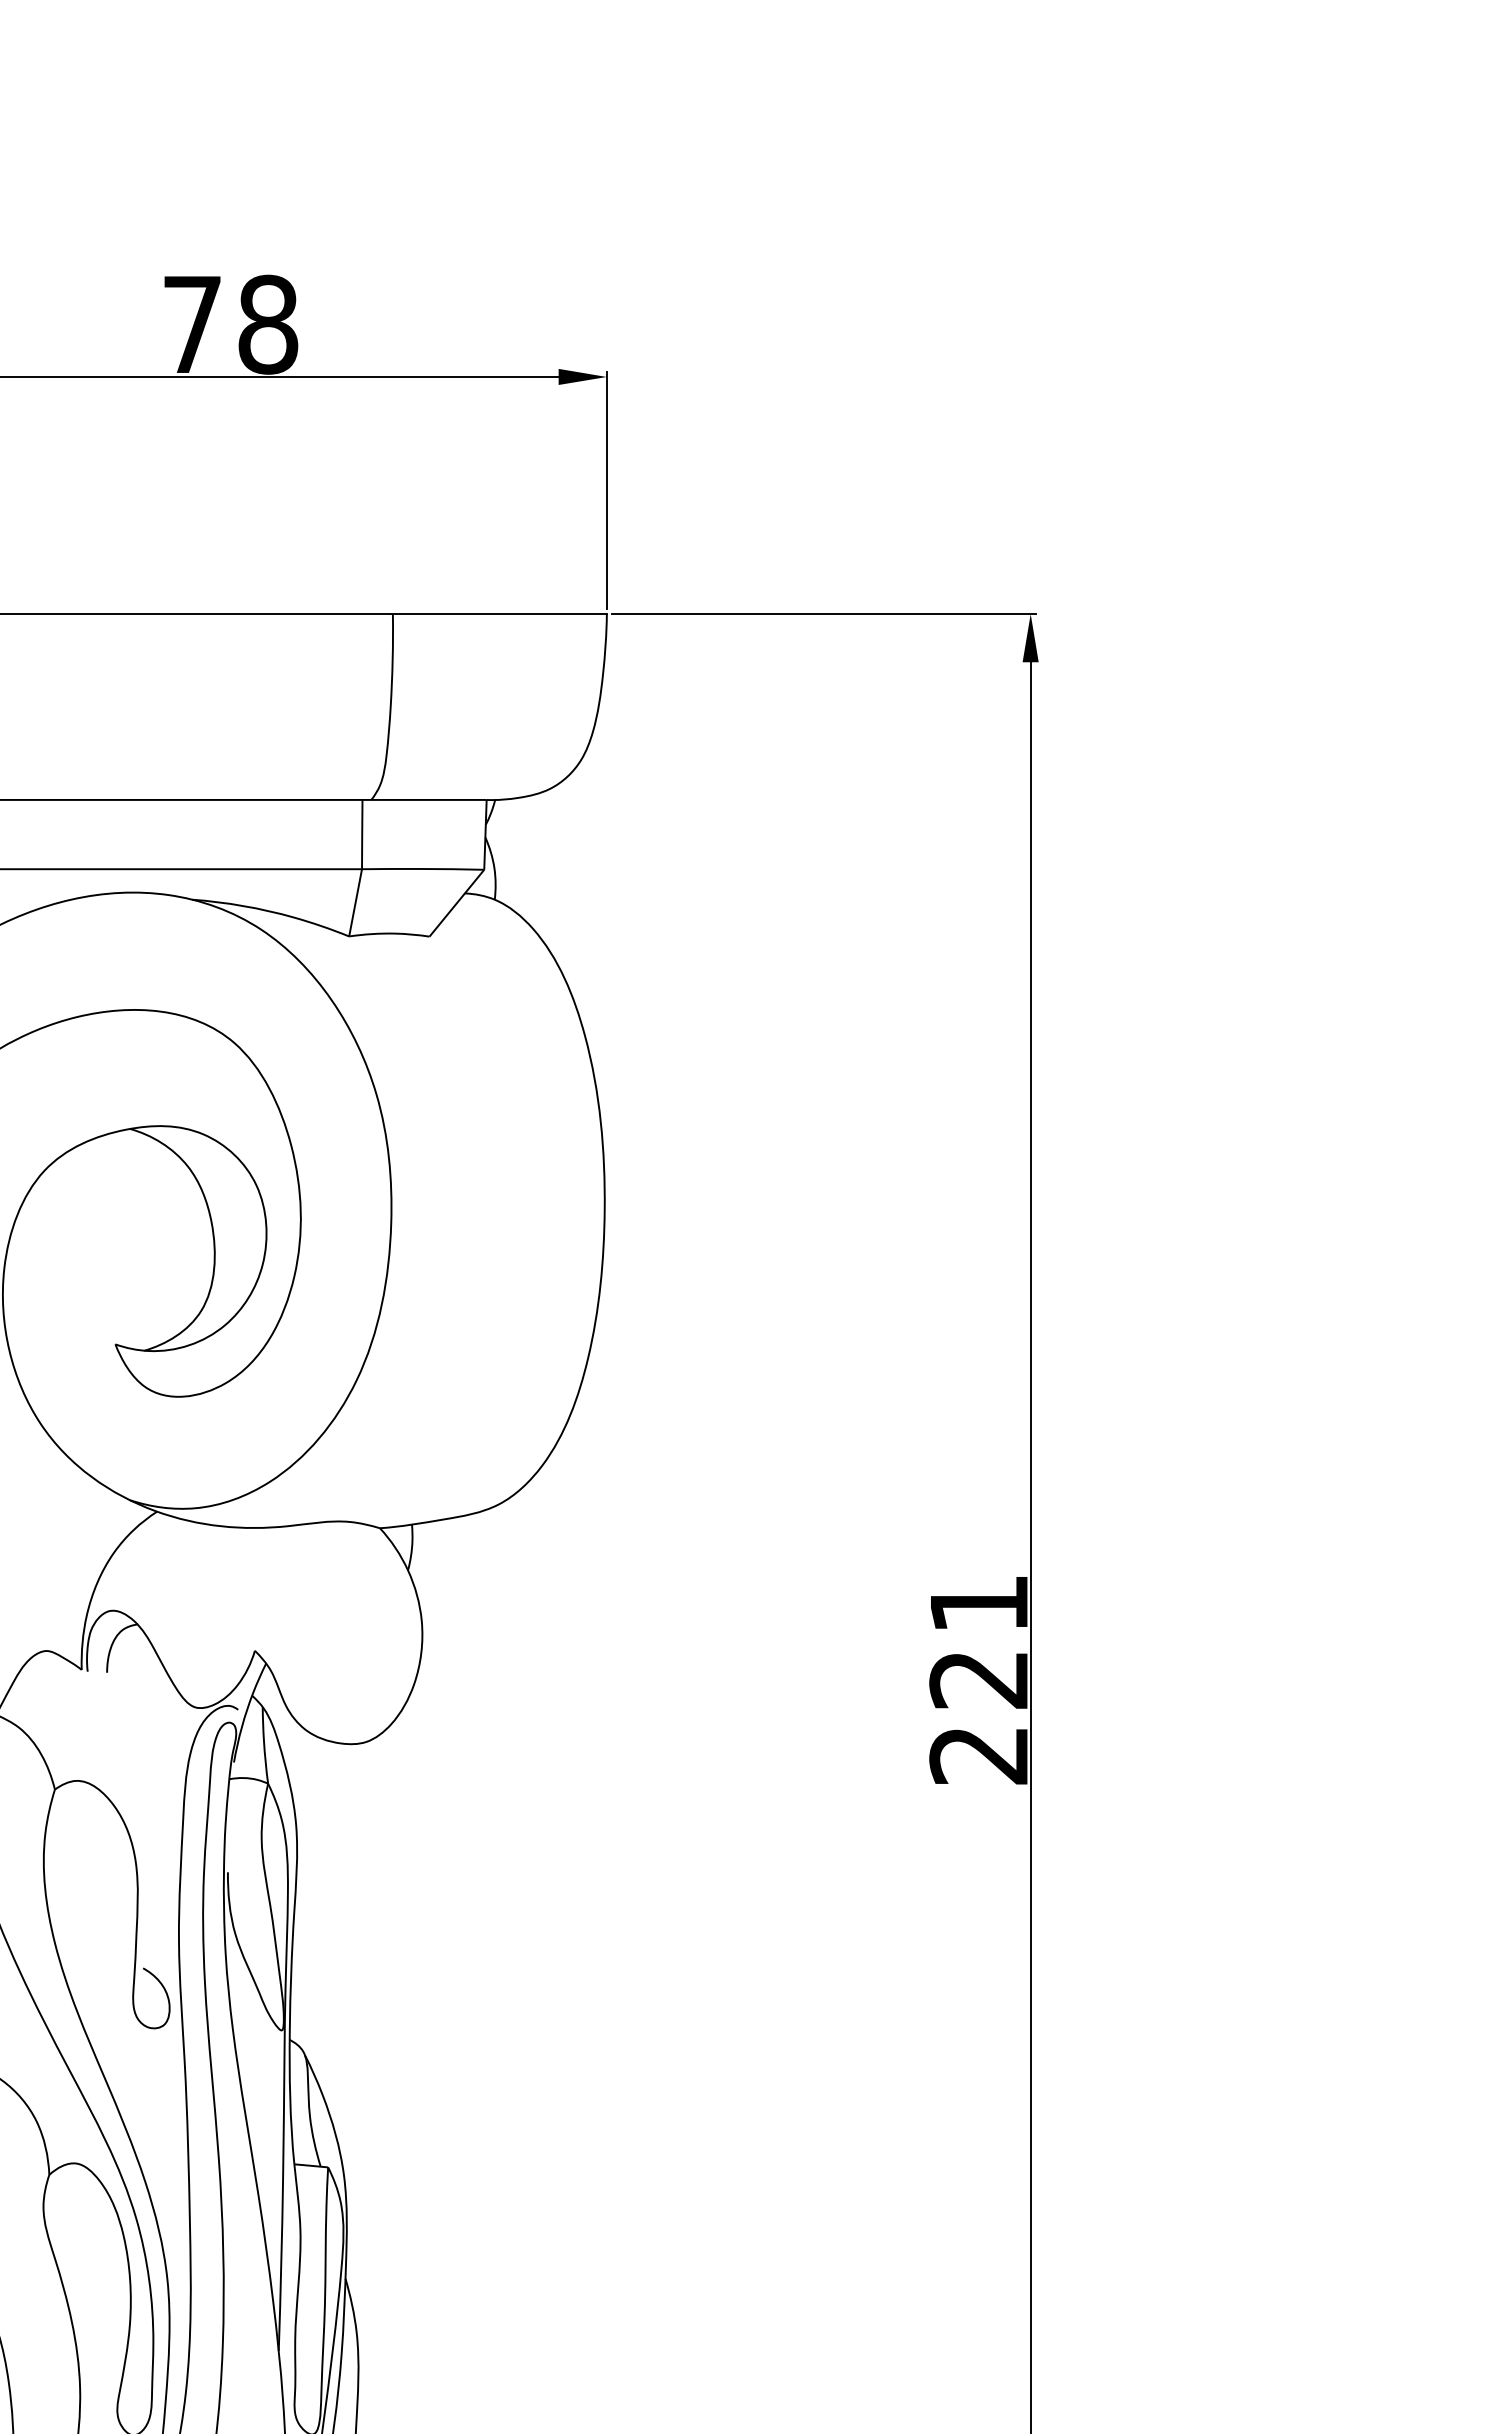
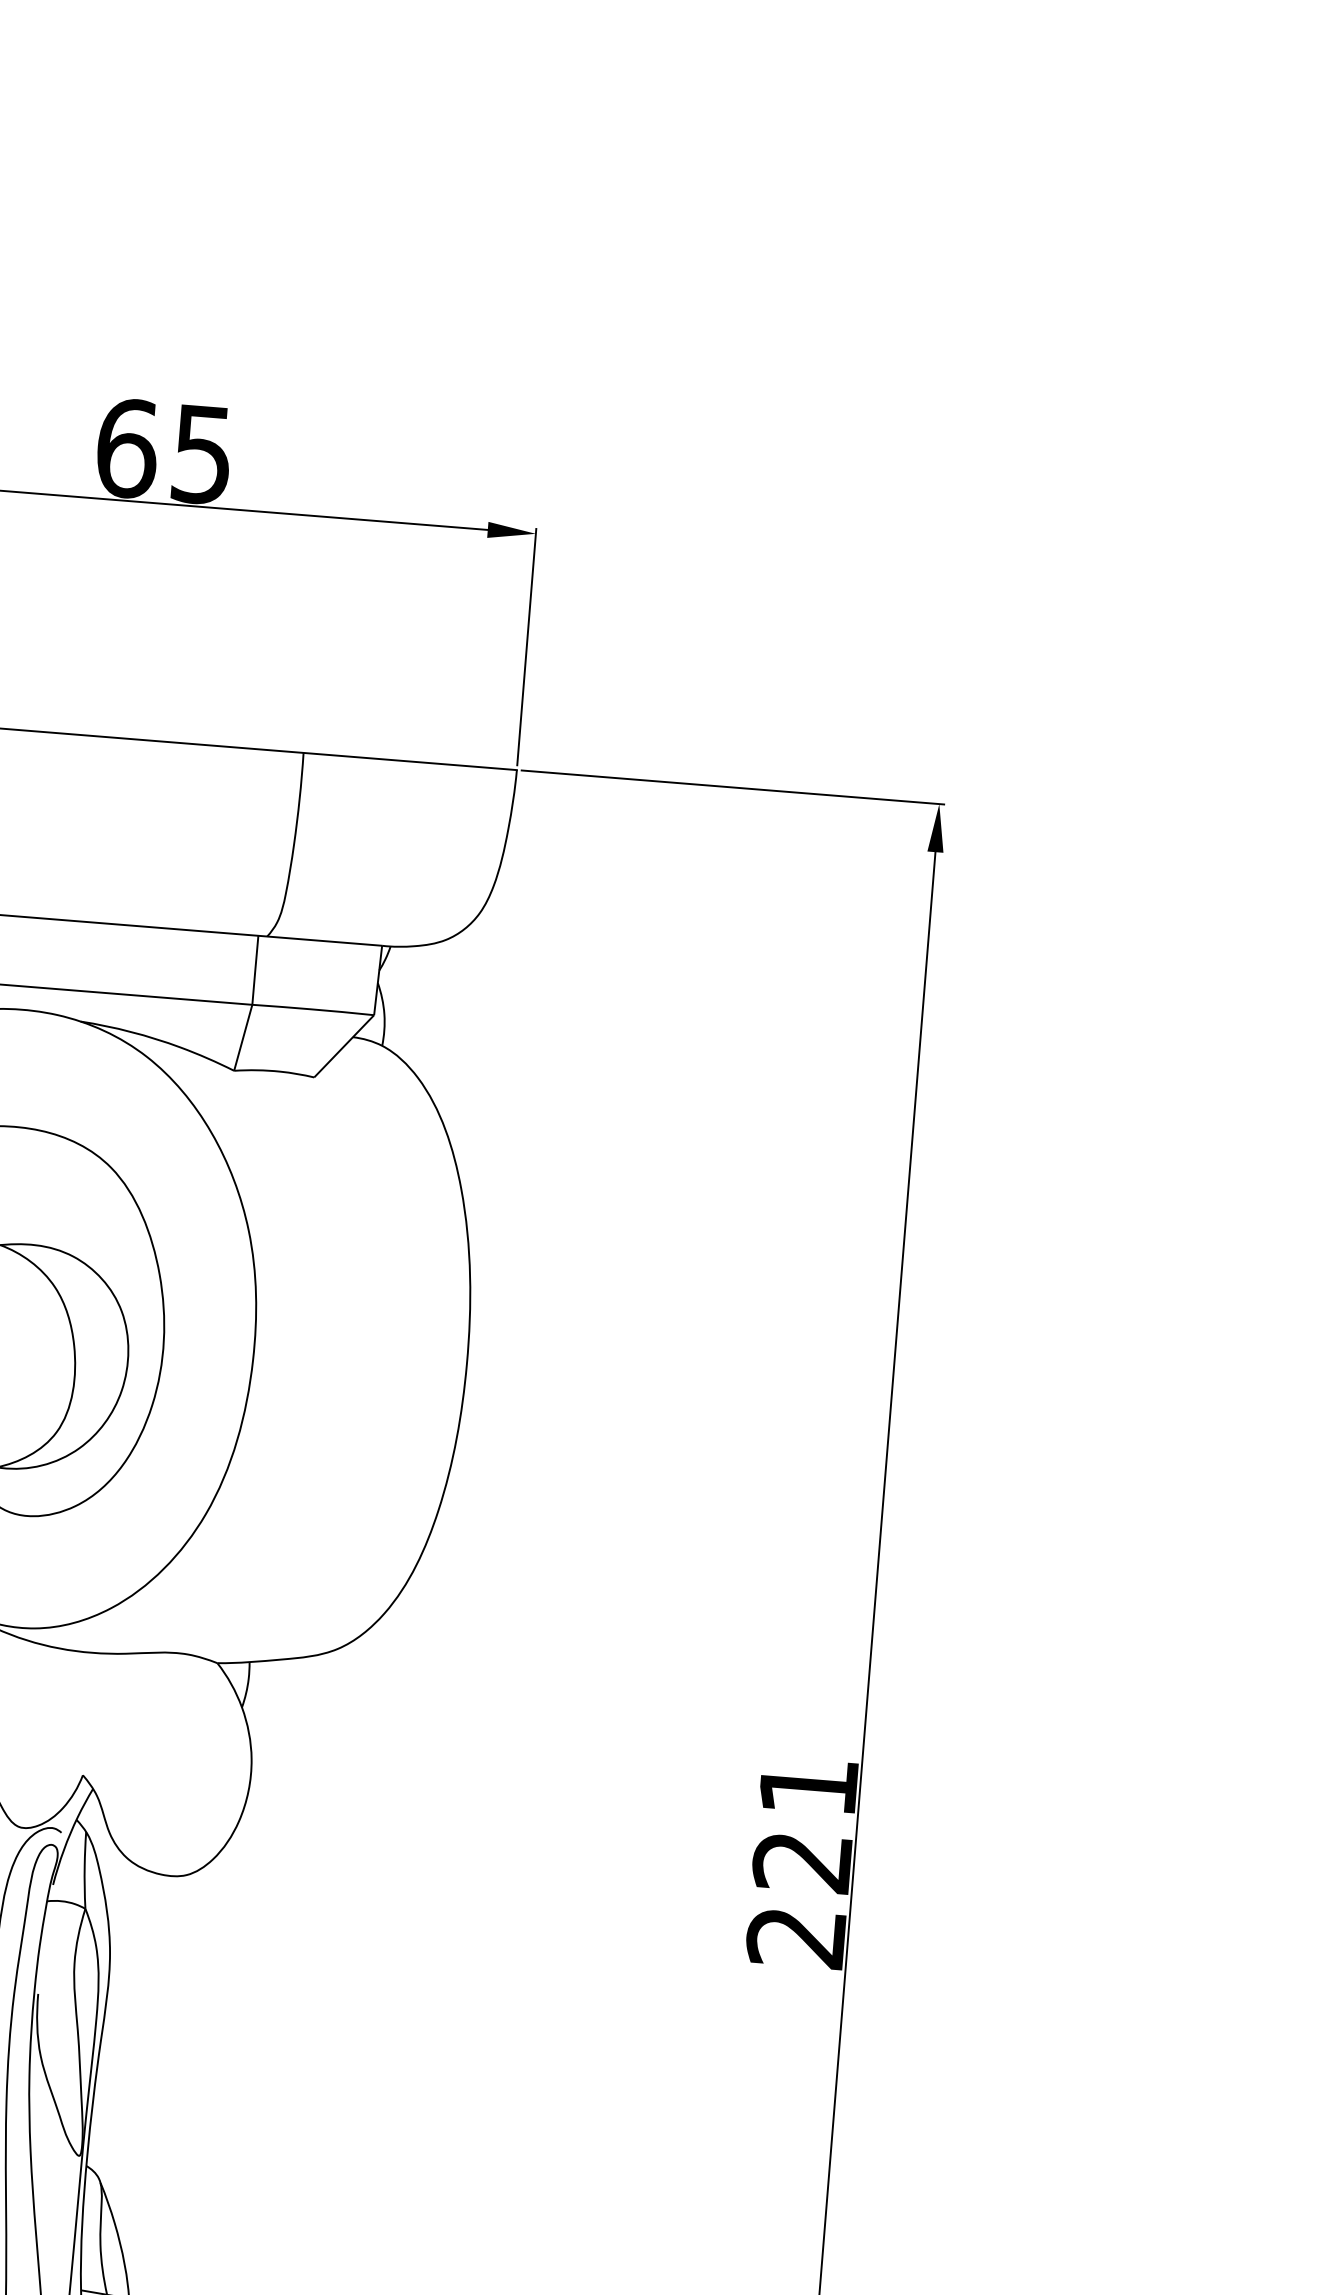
text: (230, 324) -> (164, 451), 78 -> 65

